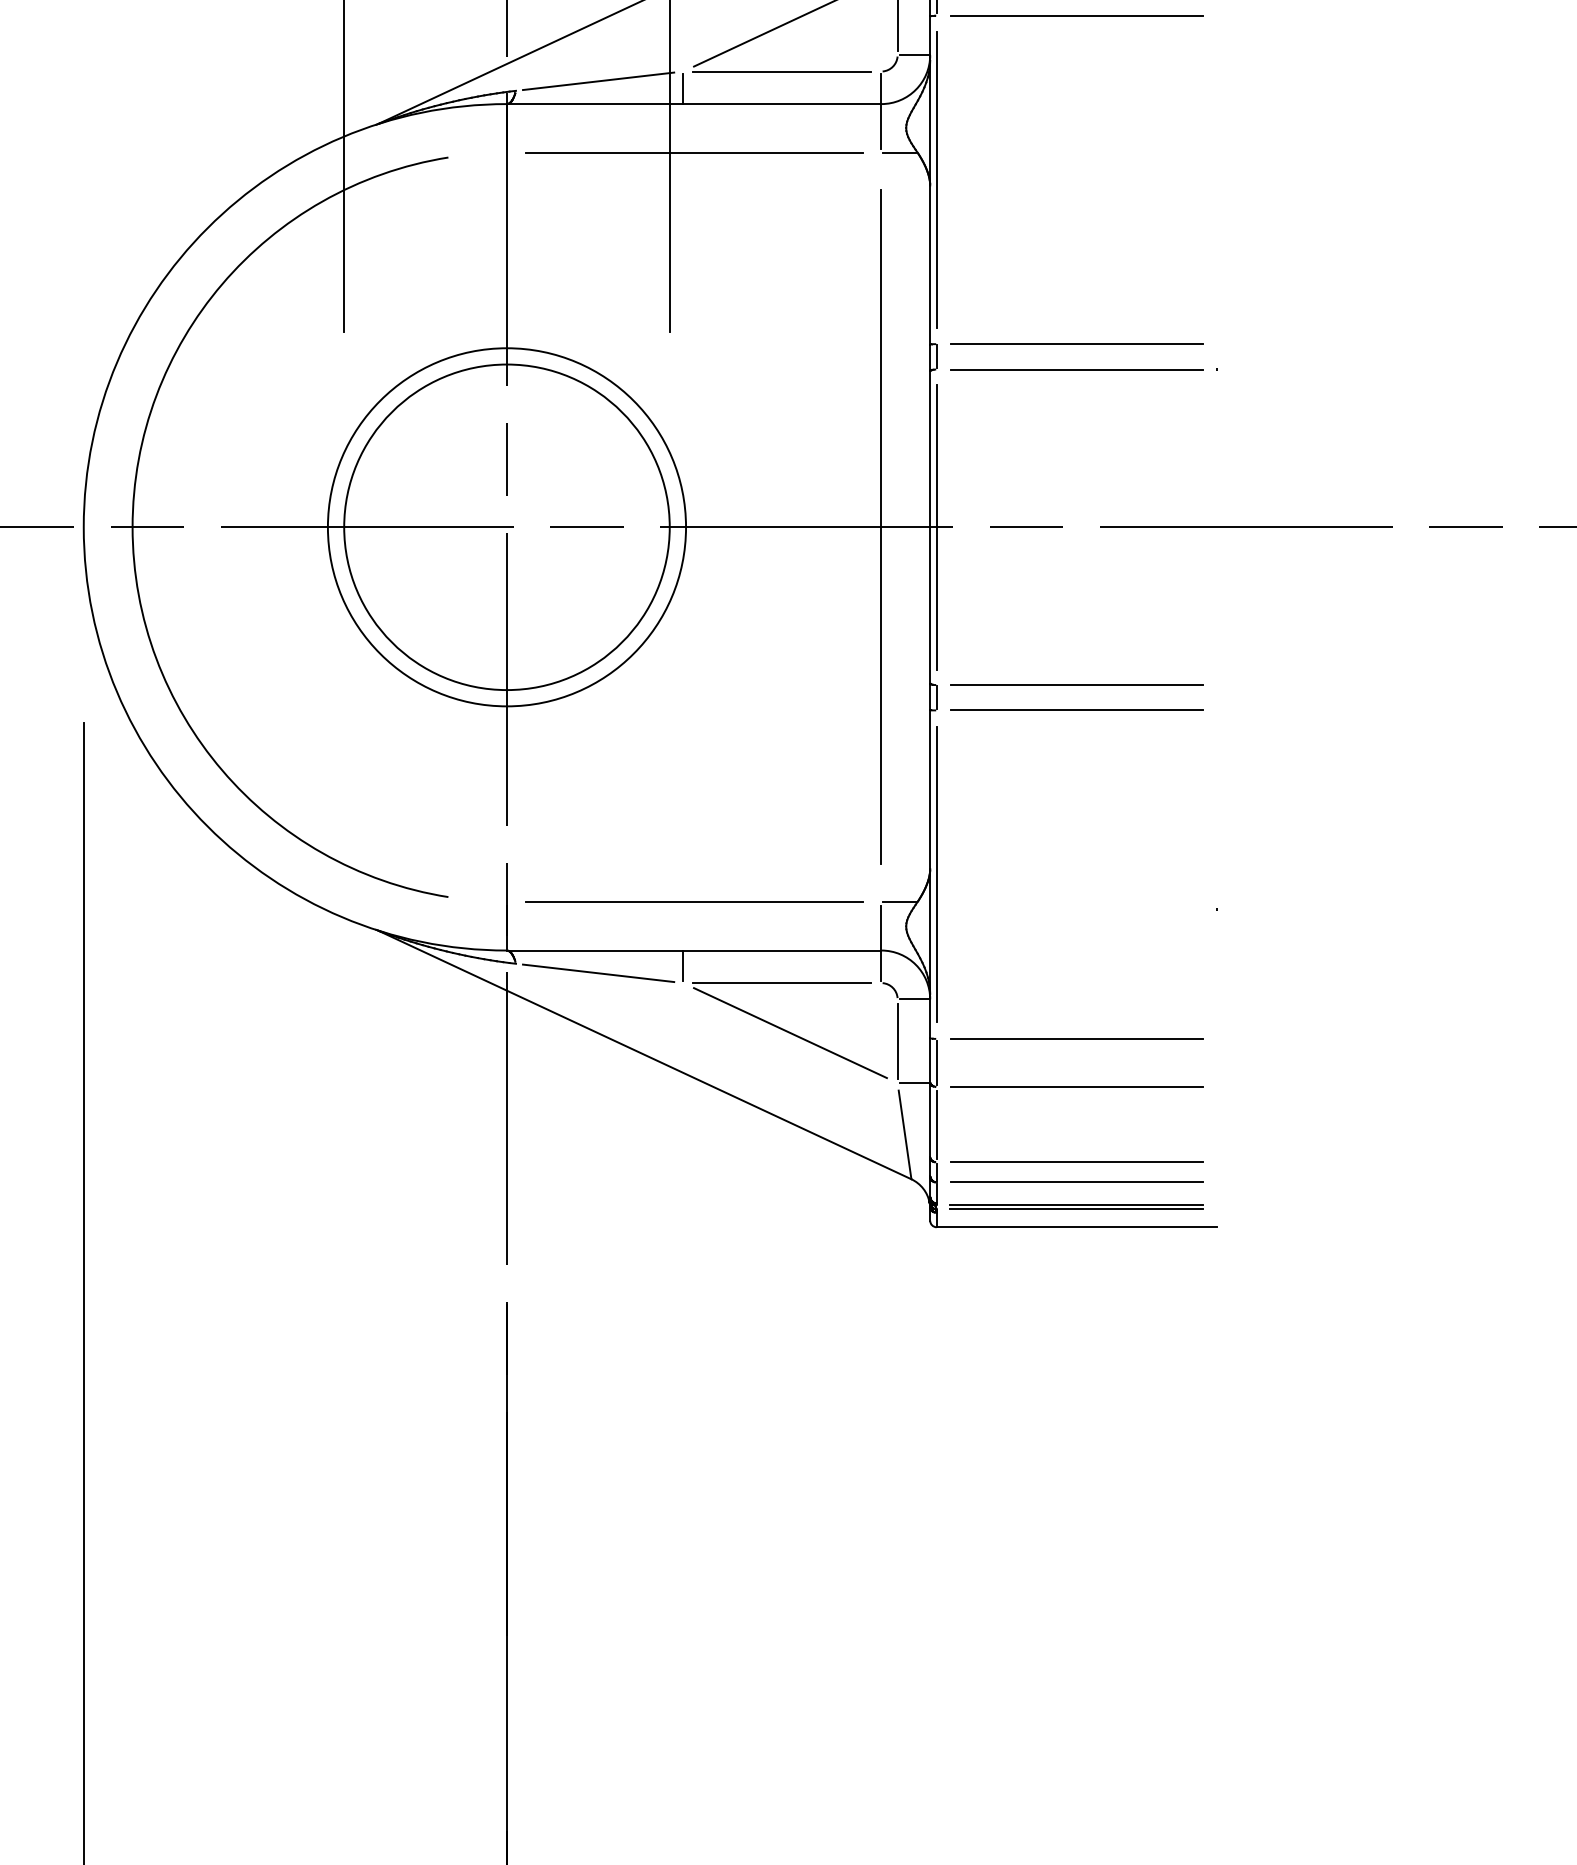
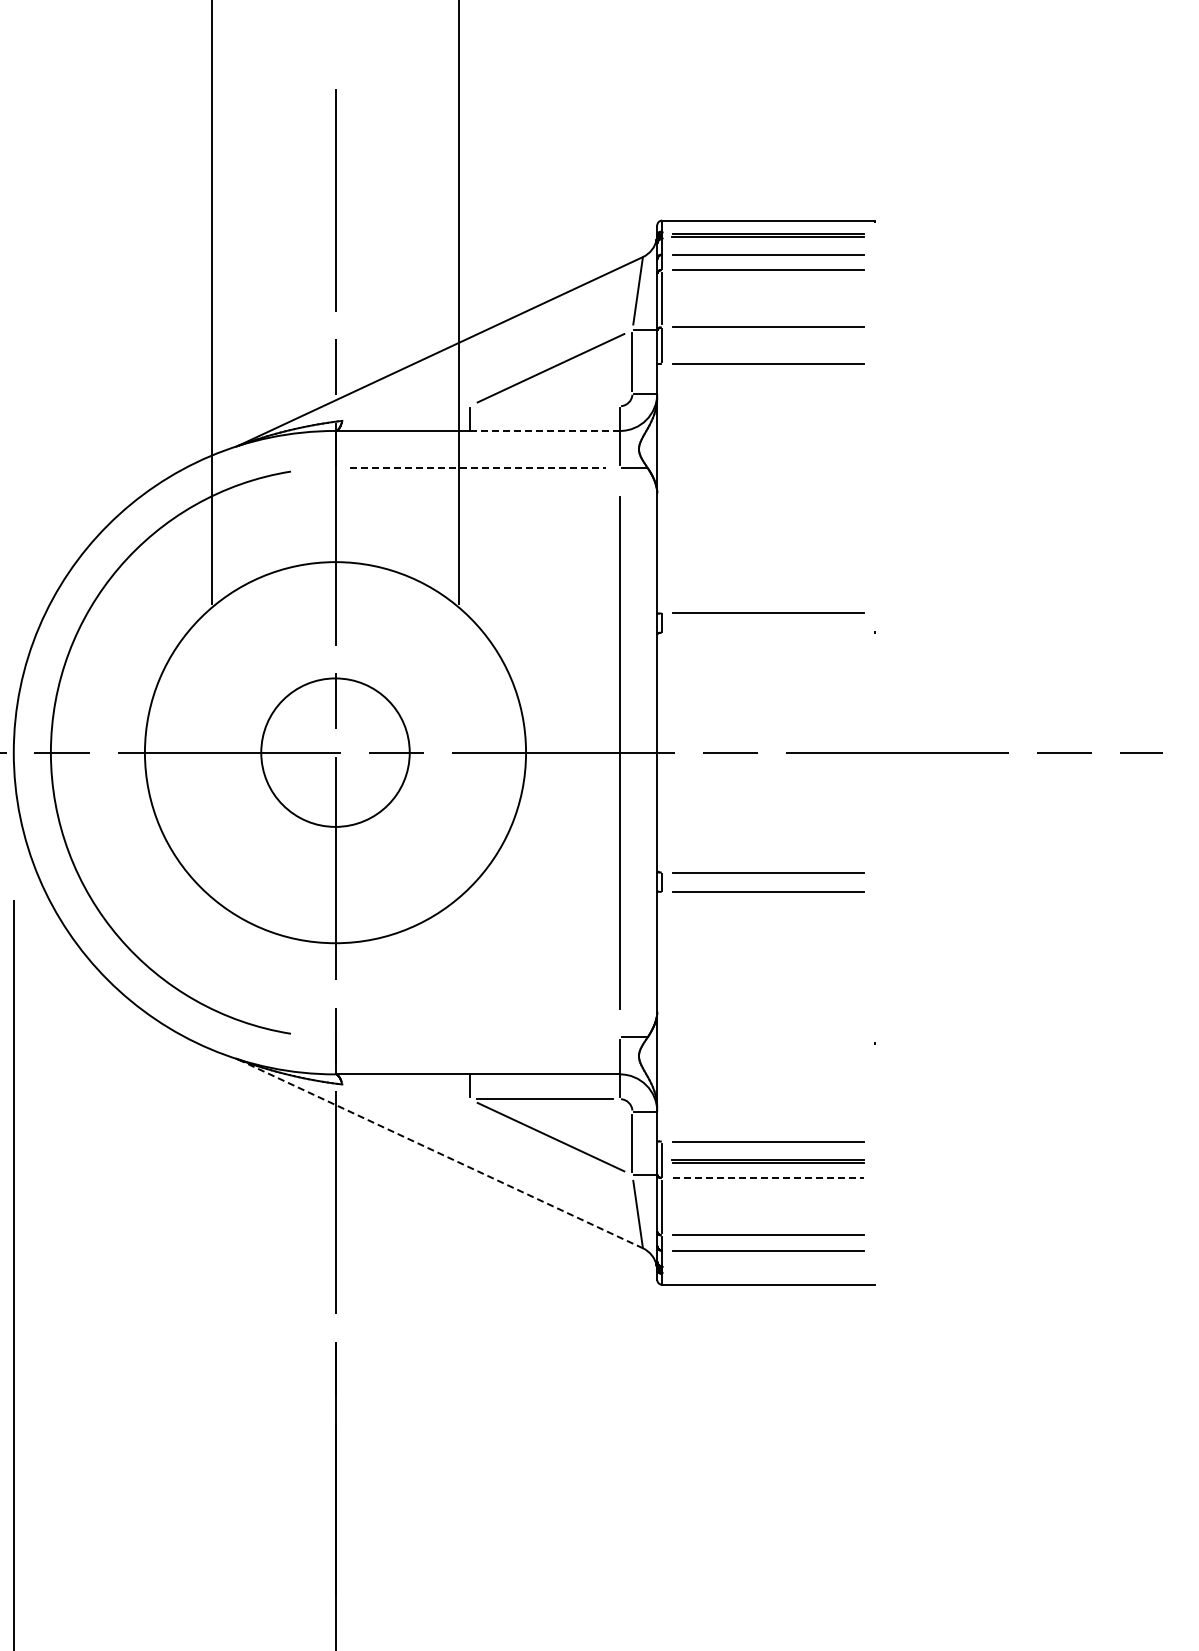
line: (781, 71) -> (544, 406), removed
line: (597, 81) -> (404, 413), removed
line: (781, 103) -> (544, 430), solid -> dashed
line: (695, 153) -> (478, 468), solid -> dashed
line: (937, 179) -> (662, 488), removed
line: (1076, 369) -> (768, 632), removed
circle: (506, 527) -> (335, 752), size x0.6
circle: (506, 527) -> (335, 752), size x1.4
line: (937, 527) -> (662, 752), removed
line: (937, 874) -> (662, 1016), removed
line: (693, 901) -> (477, 1037), removed
line: (597, 973) -> (404, 1091), removed
line: (646, 1055) -> (441, 1154), solid -> dashed
line: (1076, 1087) -> (768, 1178), solid -> dashed
line: (1075, 1205) -> (767, 1160), moved

